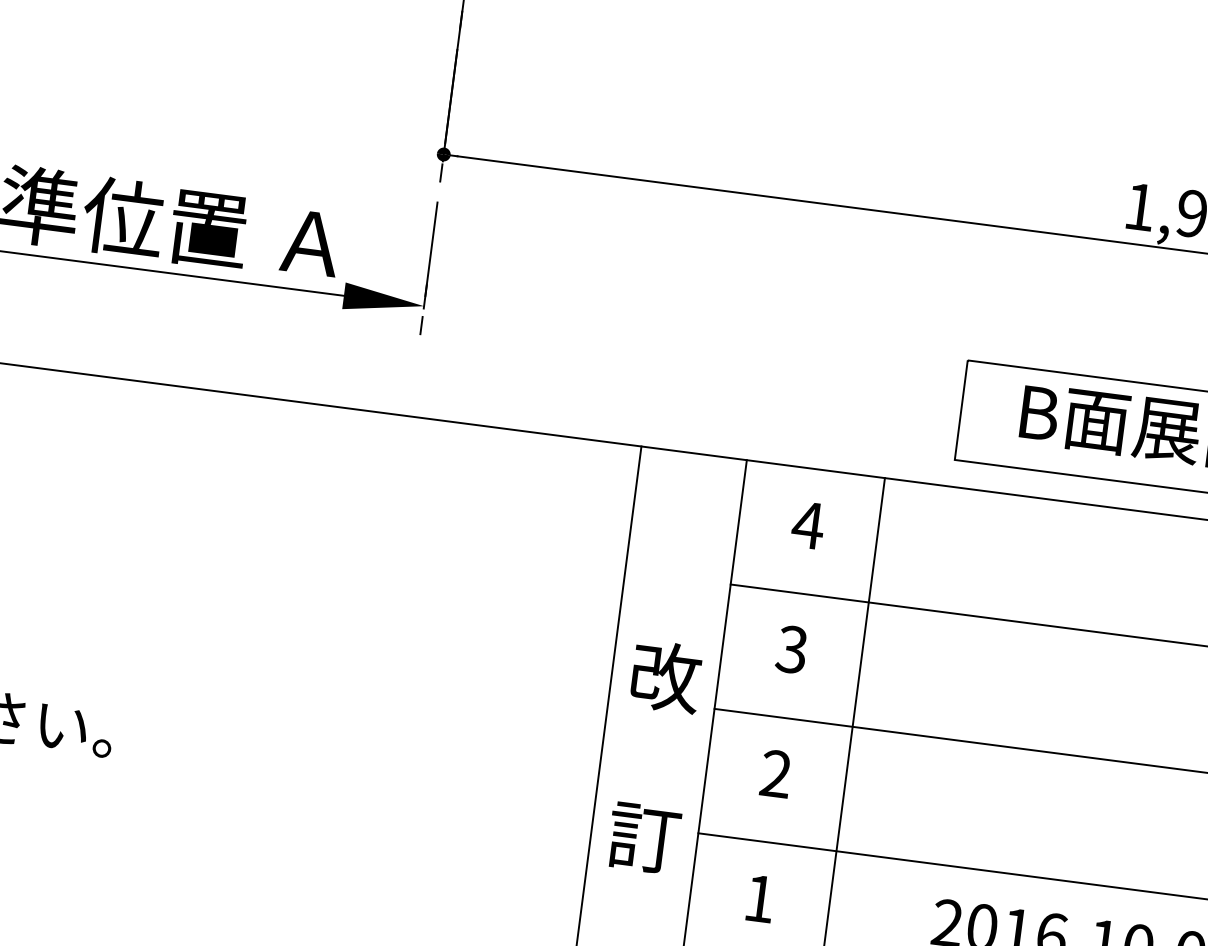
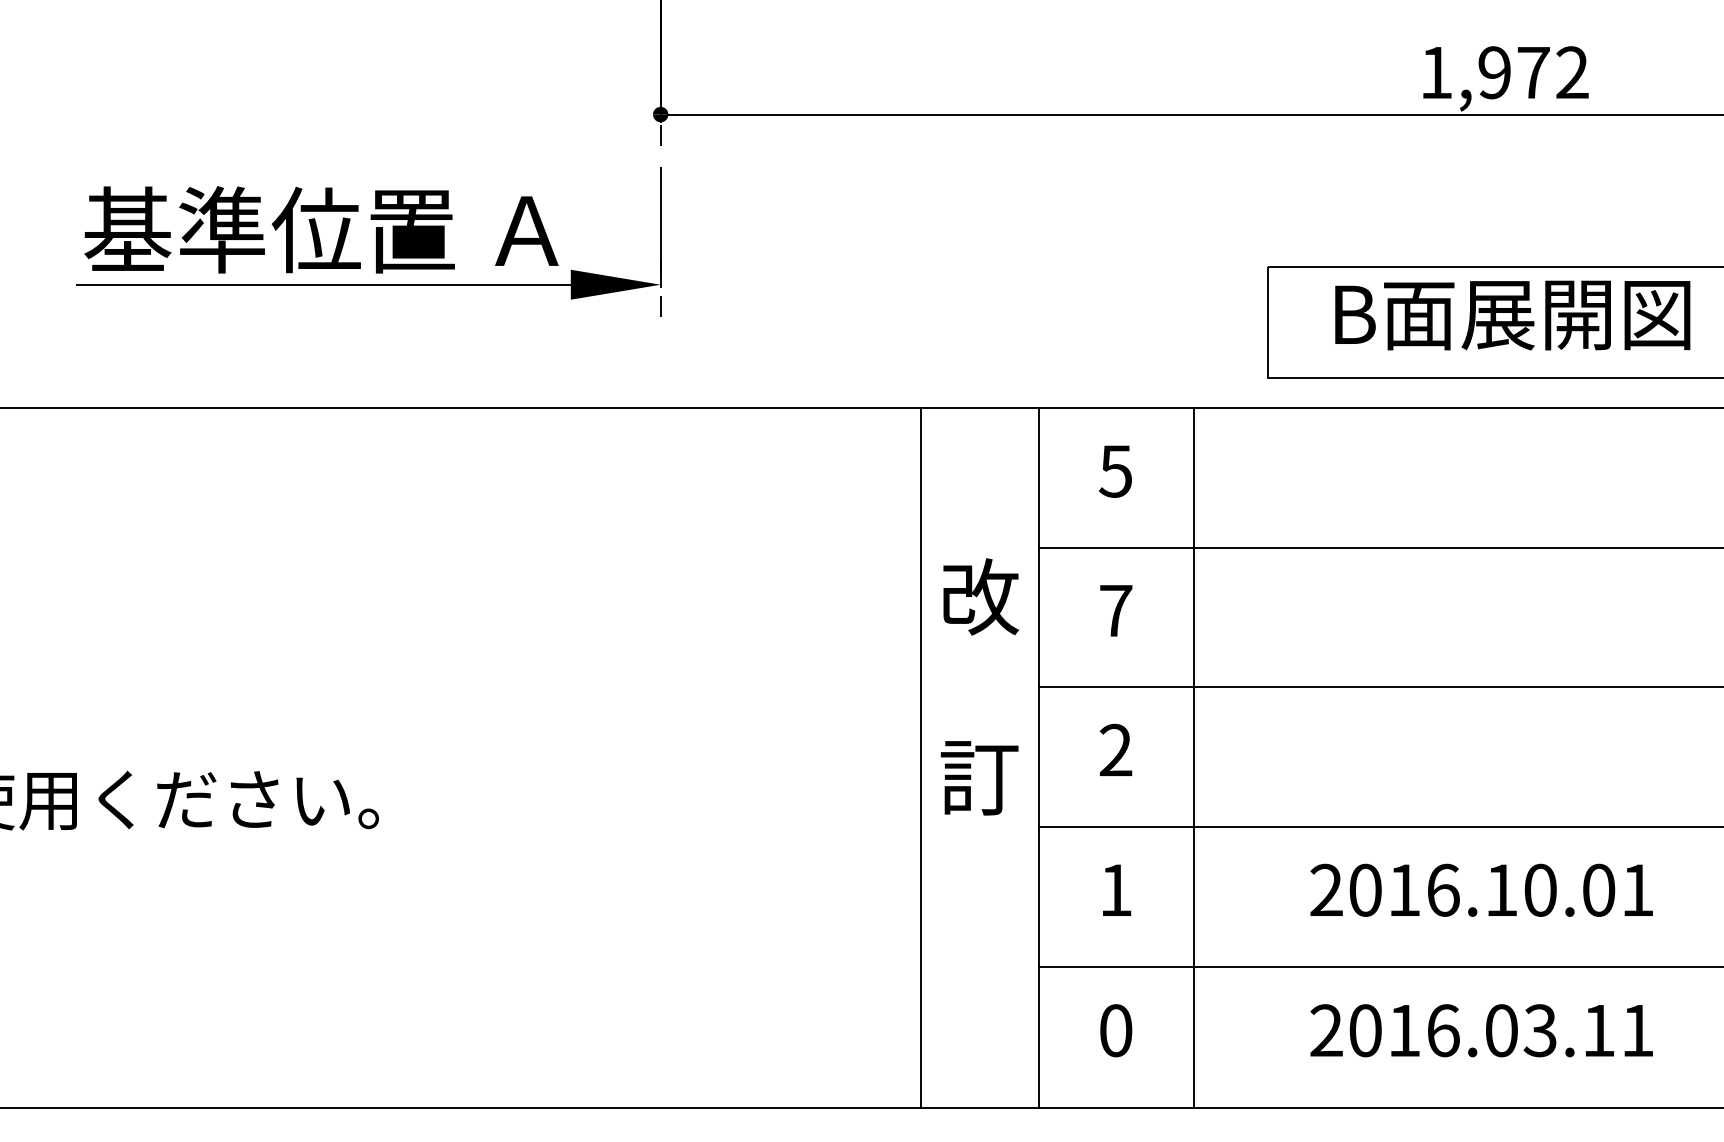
text: (807, 525) -> (1115, 471), 4 -> 5
text: (791, 649) -> (1115, 610), 3 -> 7
text: (654, 756) -> (979, 686), moved

